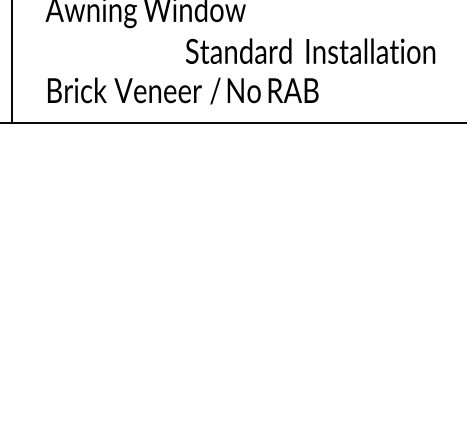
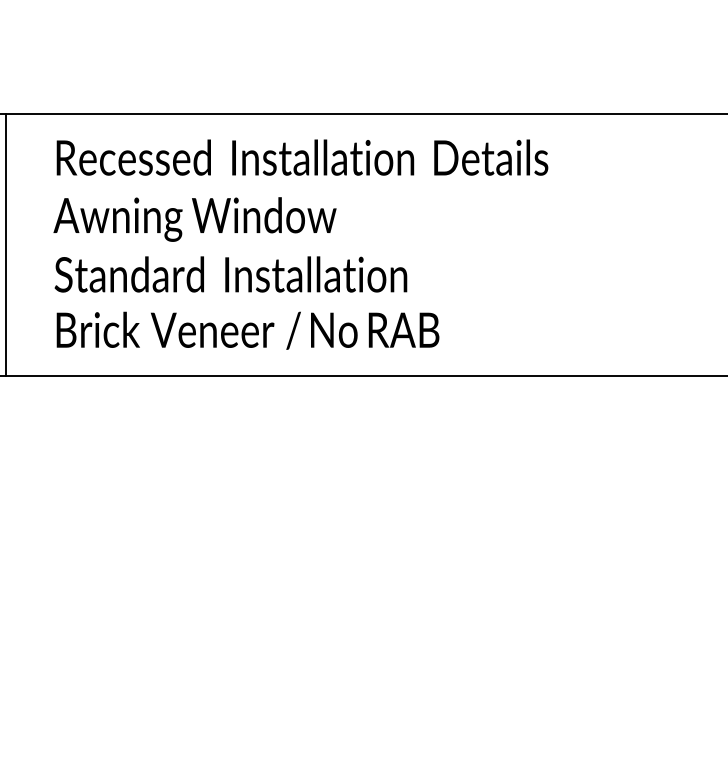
text: (310, 51) -> (230, 274), moved

